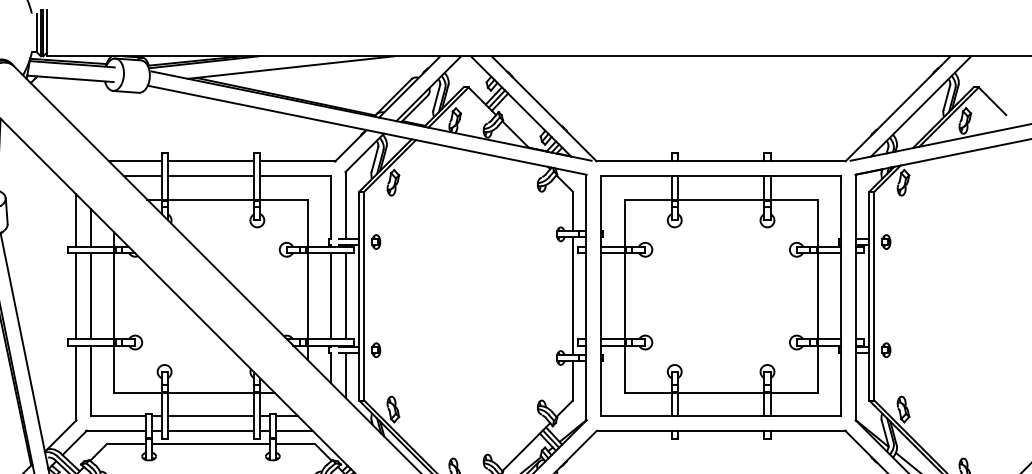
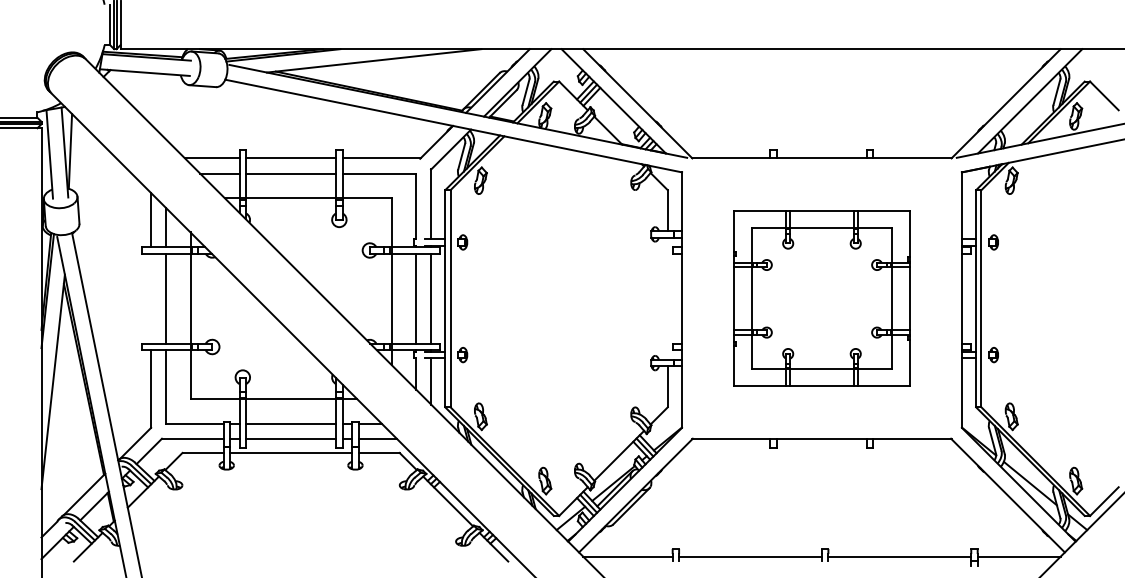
line: (75, 295) -> (150, 298), removed
line: (572, 295) -> (667, 298), removed
part: (720, 295) -> (821, 298), size x0.7

